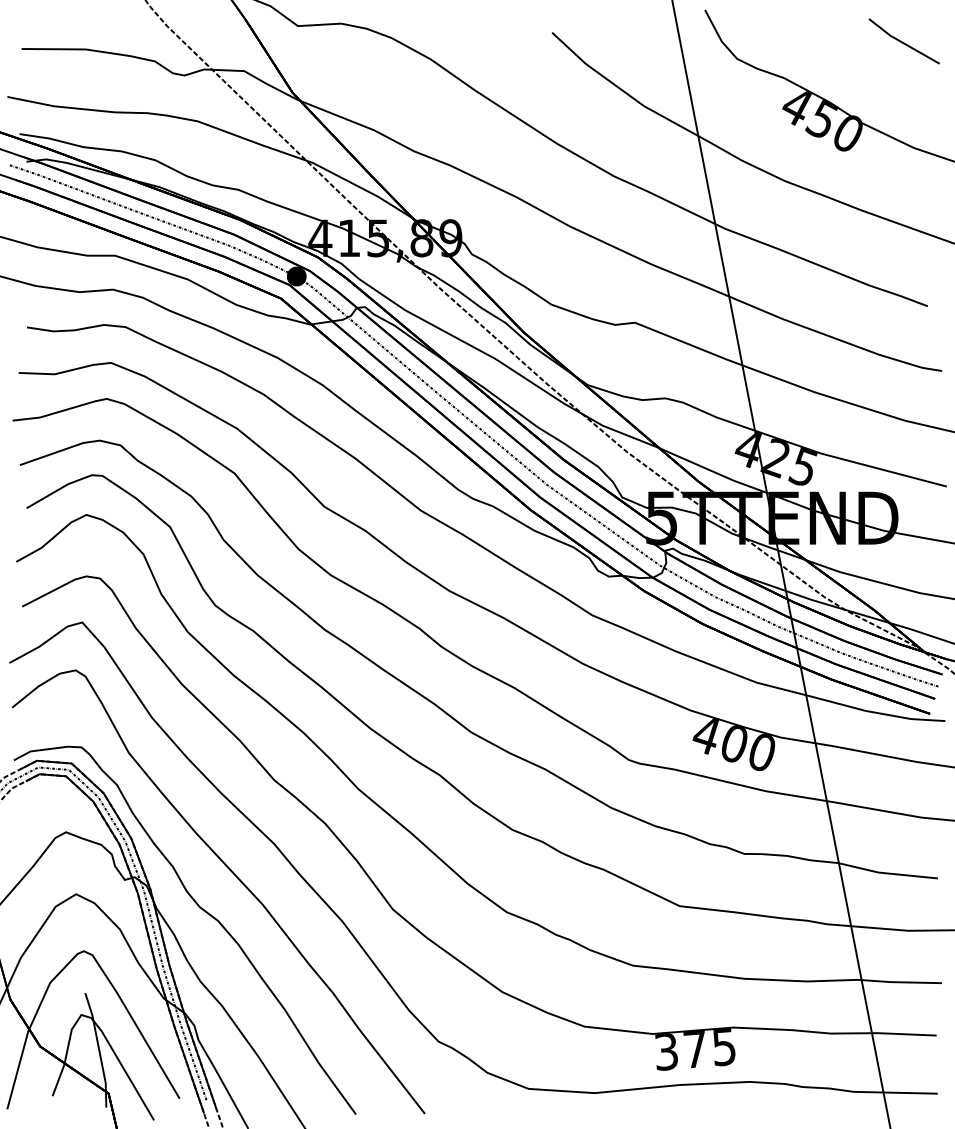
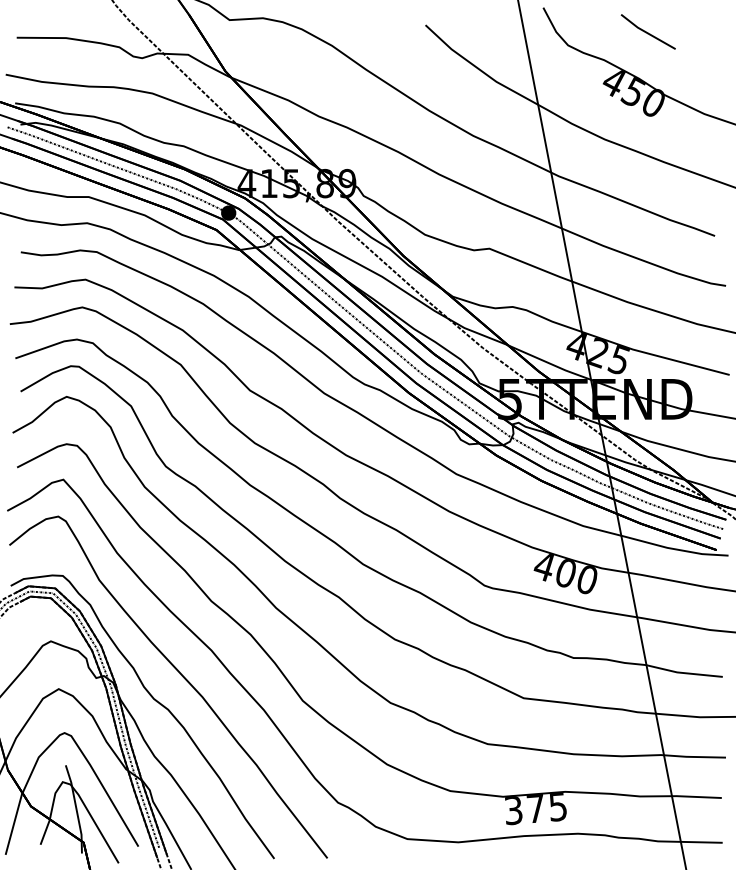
line: (902, 41) -> (646, 31), moved

